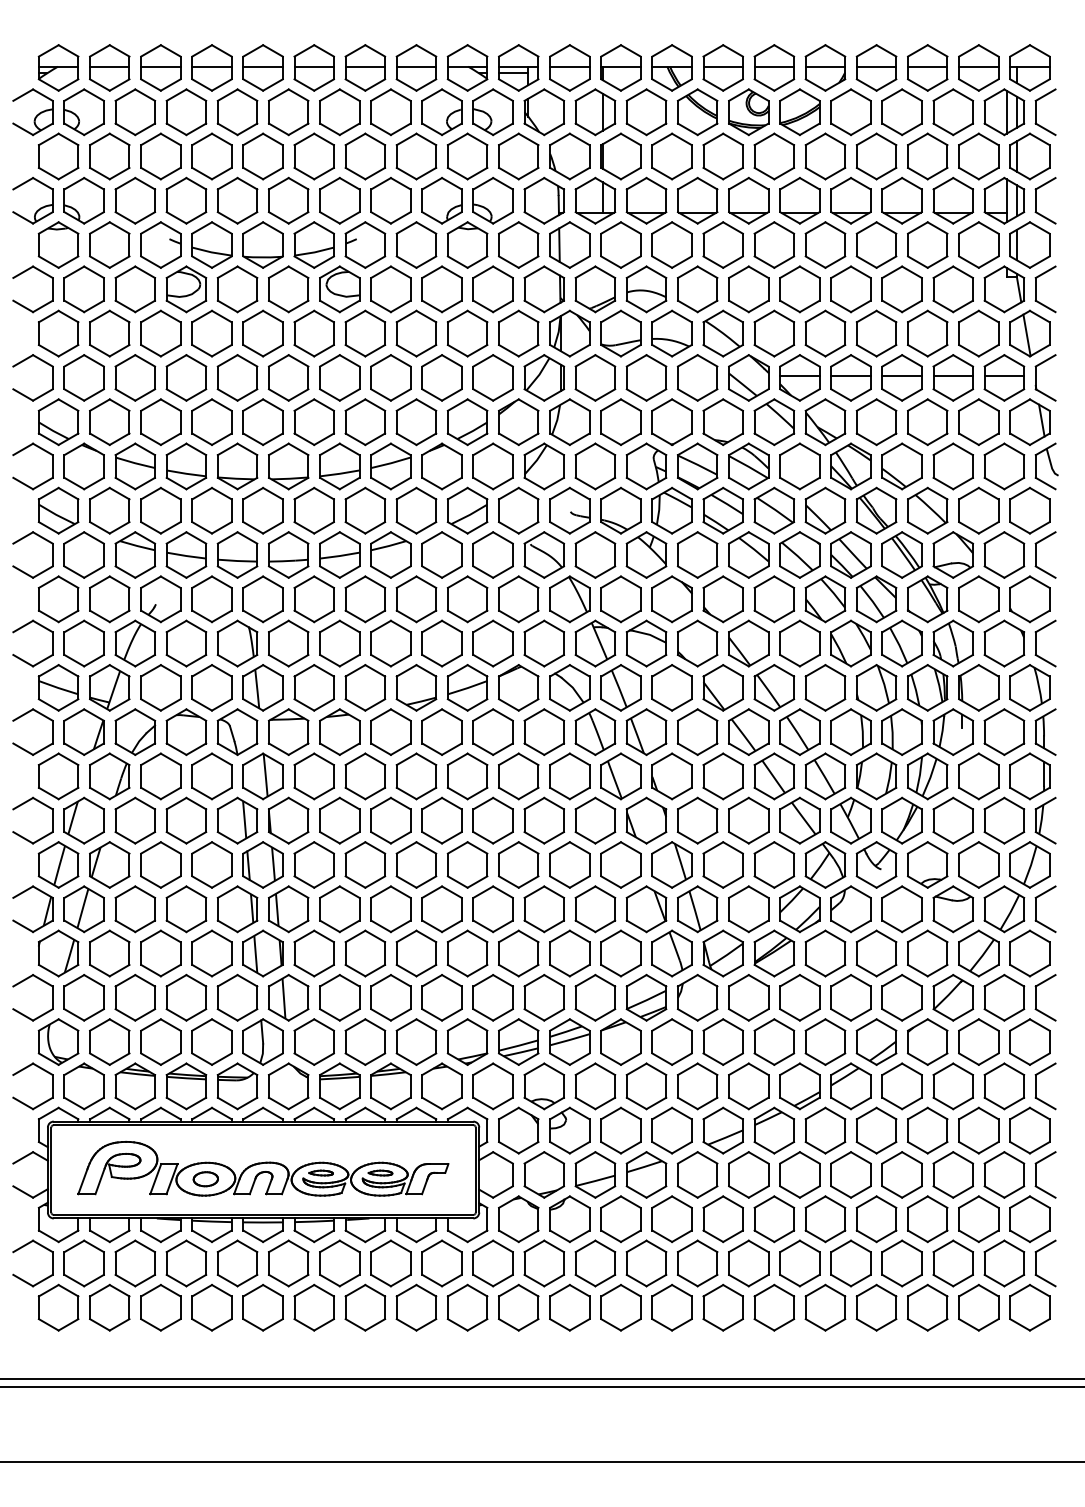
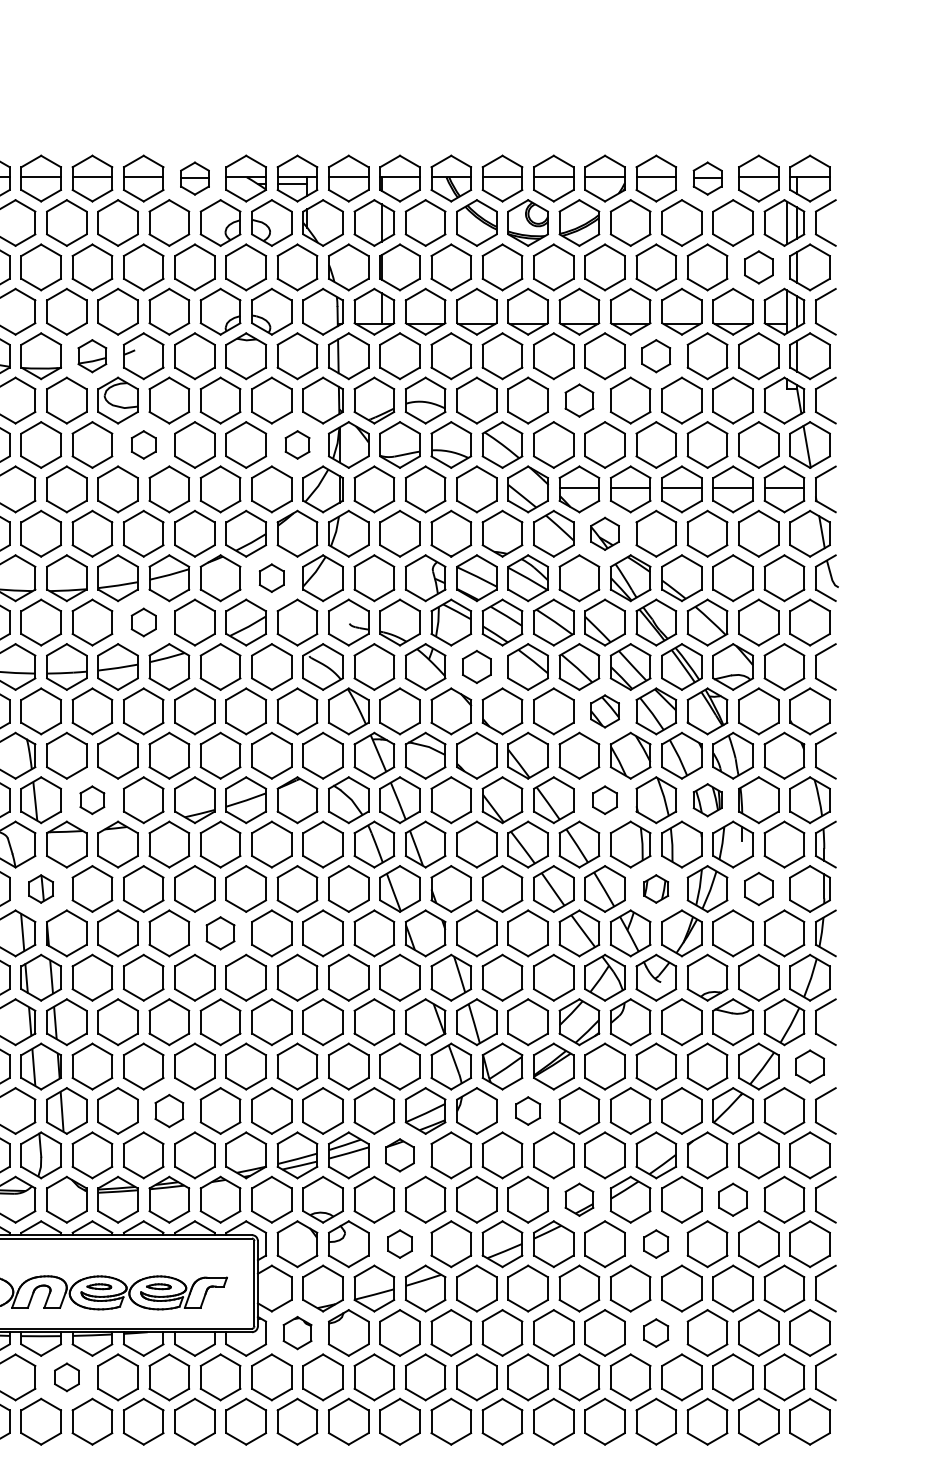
part: (416, 67) -> (194, 178), size x0.7
part: (927, 67) -> (707, 178), size x0.7
part: (978, 156) -> (758, 267), size x0.7
part: (313, 244) -> (91, 355), size x0.7
part: (876, 244) -> (656, 355), size x0.7
part: (799, 289) -> (579, 400), size x0.7
part: (365, 333) -> (143, 444), size x0.6
part: (518, 333) -> (297, 444), size x0.6
part: (825, 422) -> (605, 534), size x0.7
part: (492, 466) -> (271, 578), size x0.6
part: (365, 510) -> (143, 622), size x0.6
part: (697, 554) -> (476, 666), size x0.7
part: (825, 599) -> (605, 711), size x0.7
part: (313, 687) -> (91, 799), size x0.6
part: (825, 687) -> (605, 799), size x0.6
part: (927, 687) -> (707, 799), size x0.7
part: (262, 776) -> (40, 889), size x0.6
part: (876, 776) -> (656, 889), size x0.6
part: (978, 776) -> (758, 889), size x0.7
part: (441, 820) -> (220, 933), size x0.7
part: (1029, 953) -> (809, 1066), size x0.7
part: (390, 997) -> (168, 1110), size x0.7
part: (748, 997) -> (527, 1110), size x0.6
part: (620, 1041) -> (399, 1154), size x0.7
part: (799, 1086) -> (579, 1199), size x0.7
part: (952, 1086) -> (732, 1199), size x0.7
part: (620, 1130) -> (399, 1244), size x0.6
part: (876, 1130) -> (656, 1244), size x0.6
part: (518, 1219) -> (297, 1333), size x0.7
part: (876, 1219) -> (656, 1333), size x0.6
part: (288, 1263) -> (66, 1377), size x0.6

